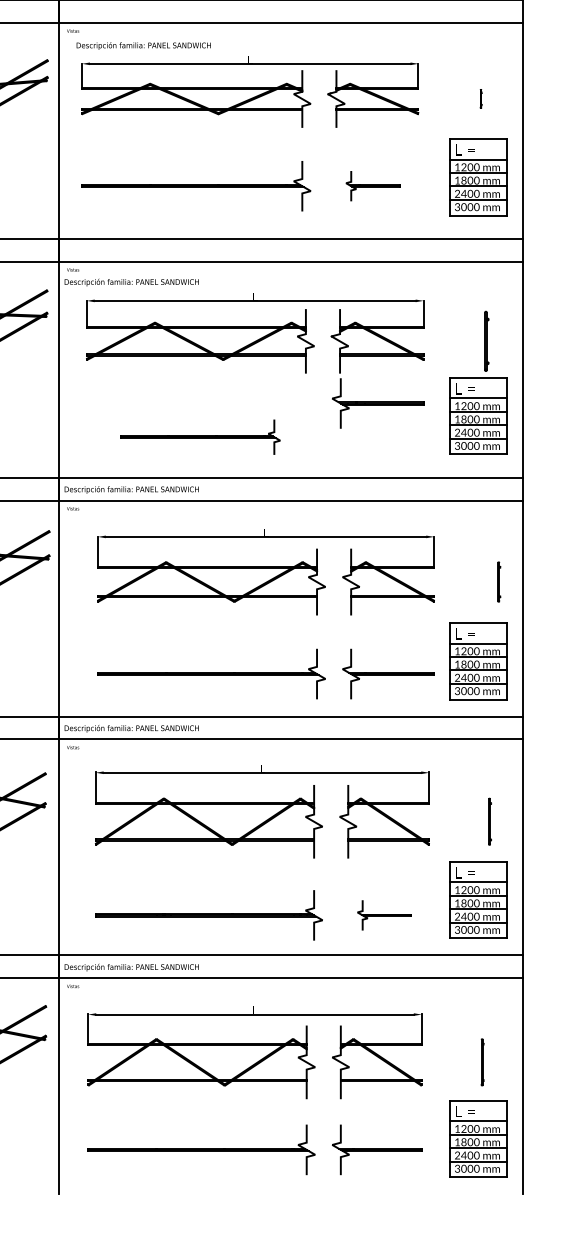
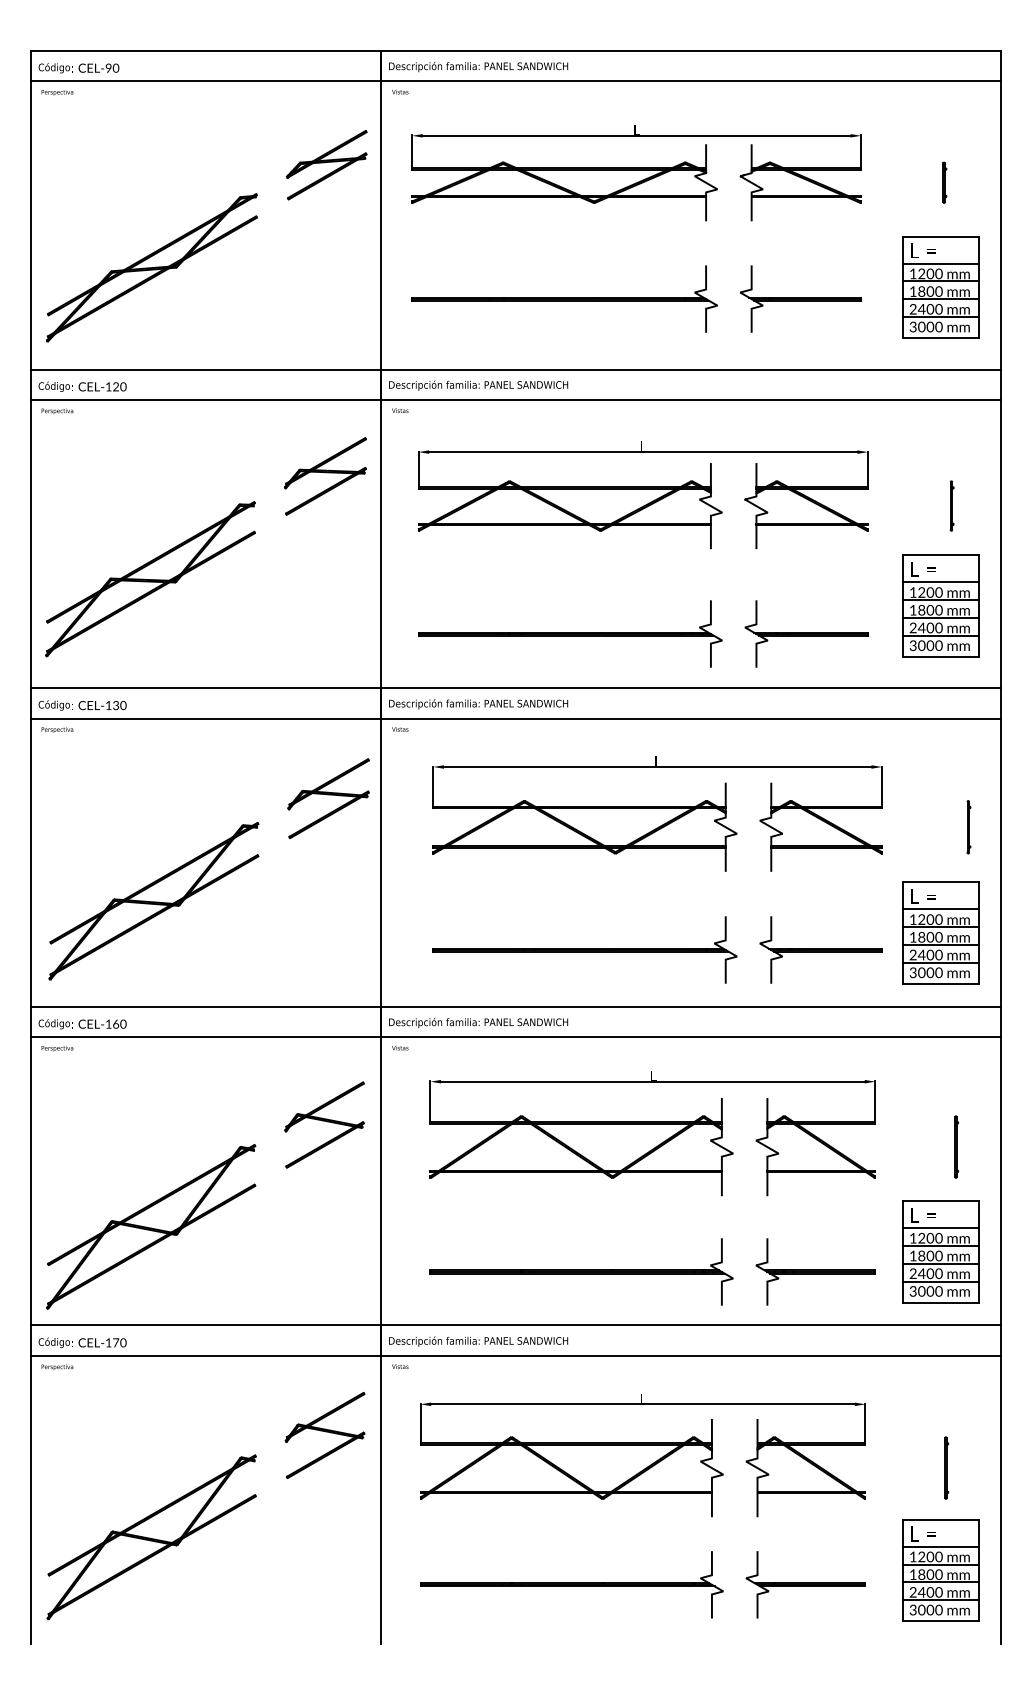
text: (143, 45) -> (478, 66), moved
part: (480, 98) -> (944, 182), size x1.67
part: (373, 185) -> (800, 298), size x1.67
text: (131, 282) -> (478, 385), moved
part: (486, 340) -> (951, 505), size x0.62
part: (378, 403) -> (806, 633), moved
part: (200, 436) -> (570, 633), size x1.43
part: (384, 915) -> (815, 1271), size x1.67

